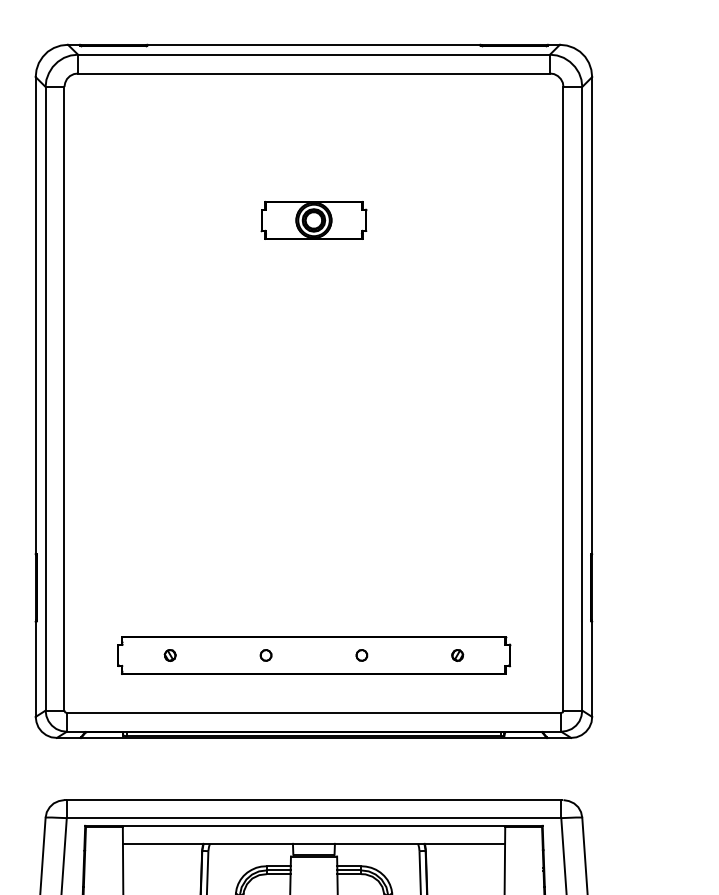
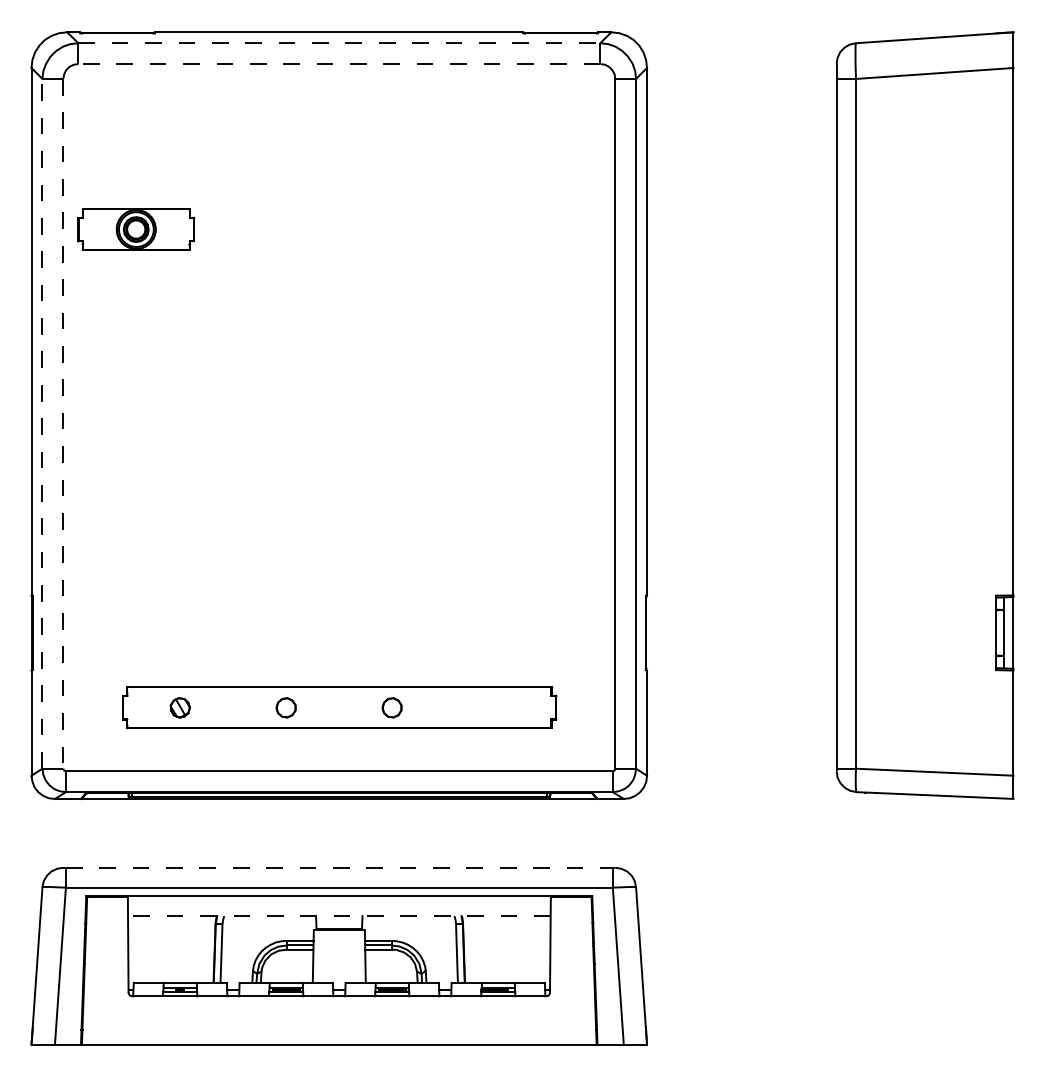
line: (314, 54) -> (339, 43), solid -> dashed
line: (314, 73) -> (339, 64), solid -> dashed
part: (314, 220) -> (136, 229), moved
line: (45, 398) -> (42, 423), solid -> dashed
line: (64, 398) -> (63, 423), solid -> dashed
part: (170, 655) -> (180, 707), size x1.6
part: (266, 655) -> (286, 707), size x1.6
part: (362, 655) -> (392, 707), size x1.6
part: (457, 655) -> (498, 707), removed
line: (314, 799) -> (339, 867), solid -> dashed
line: (313, 844) -> (338, 916), solid -> dashed

